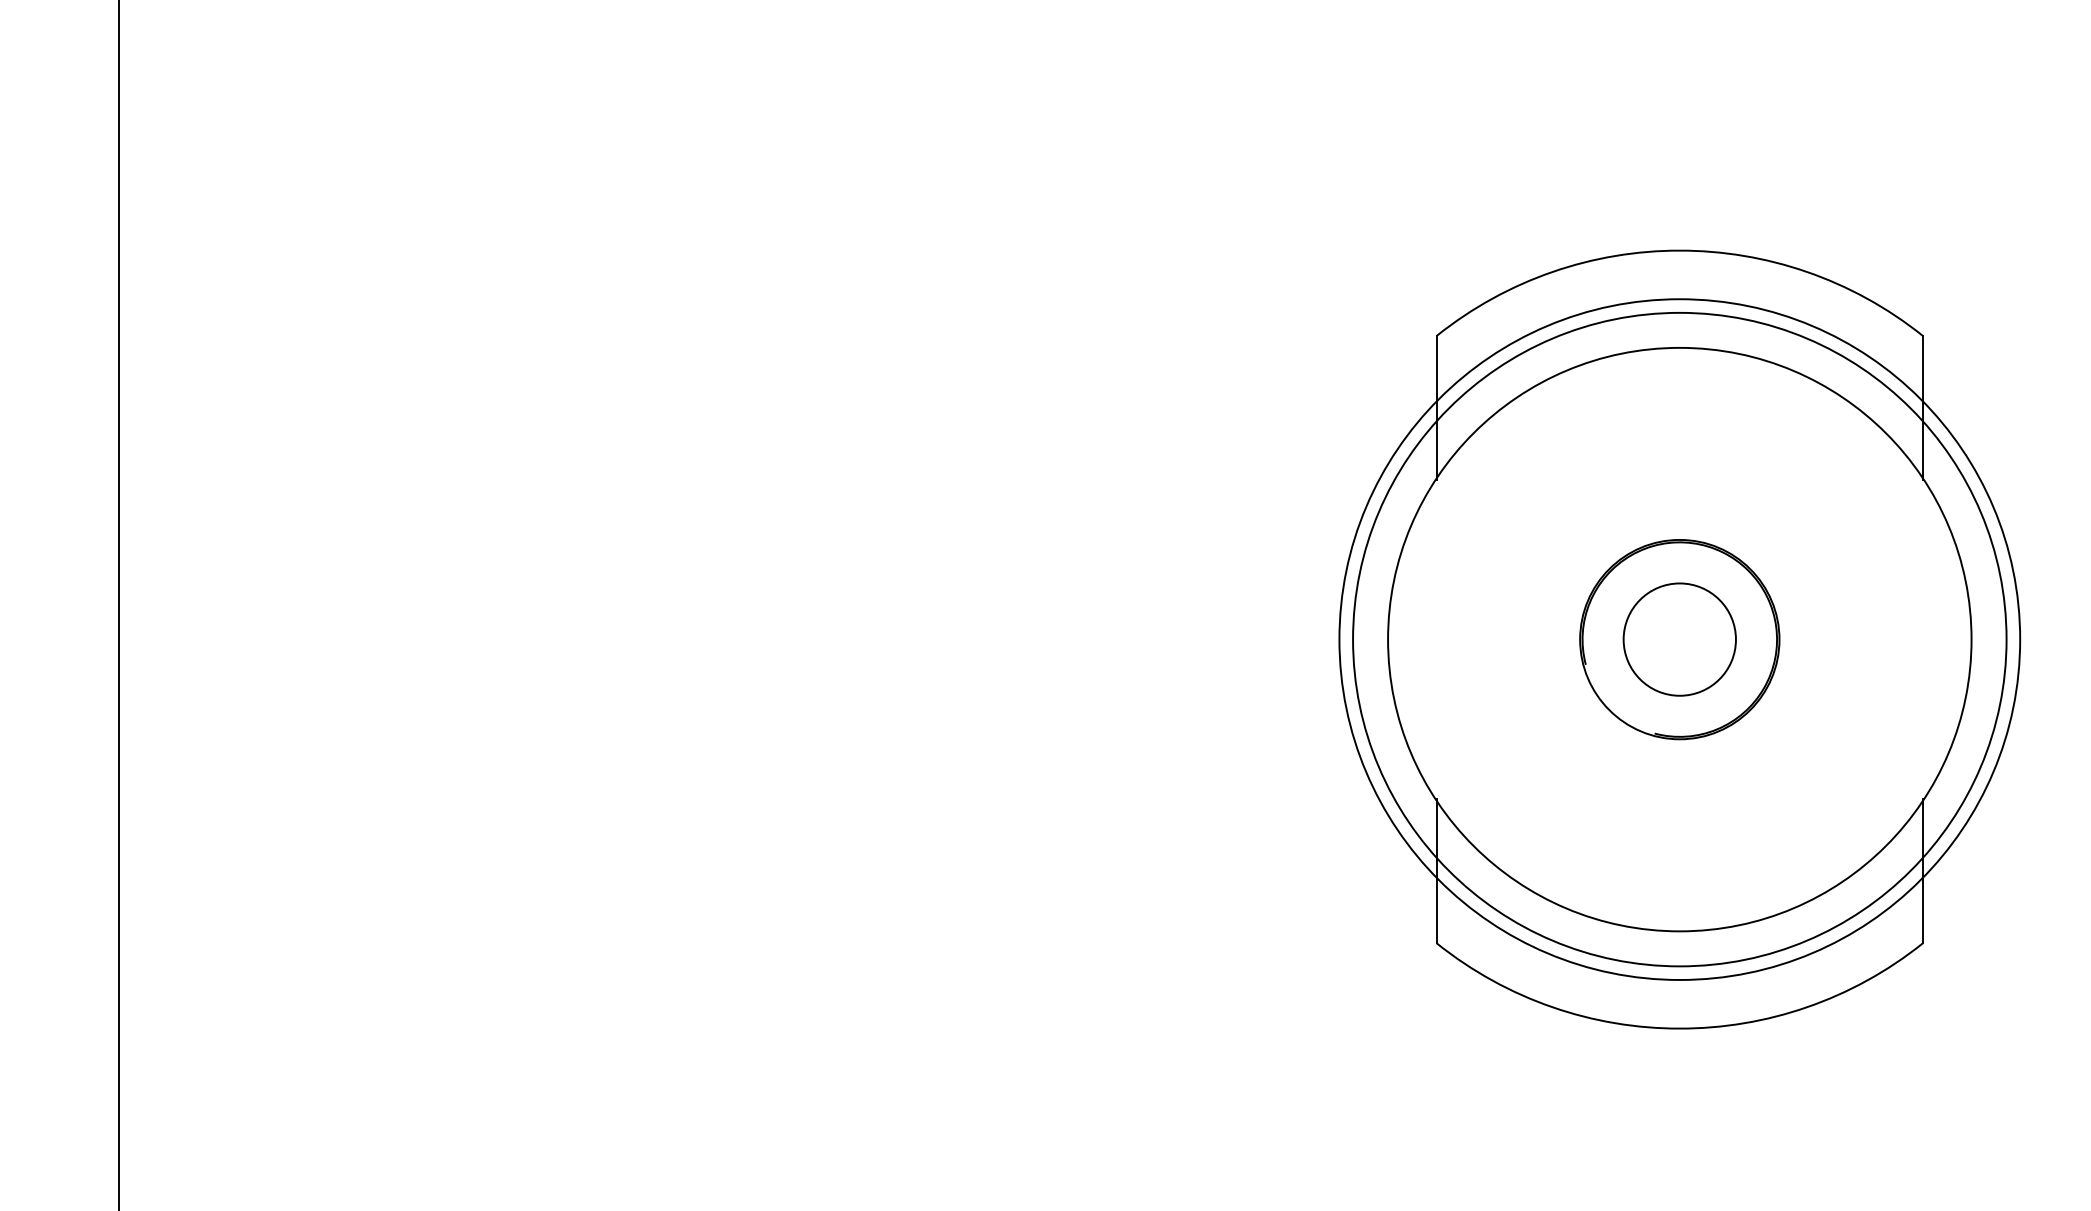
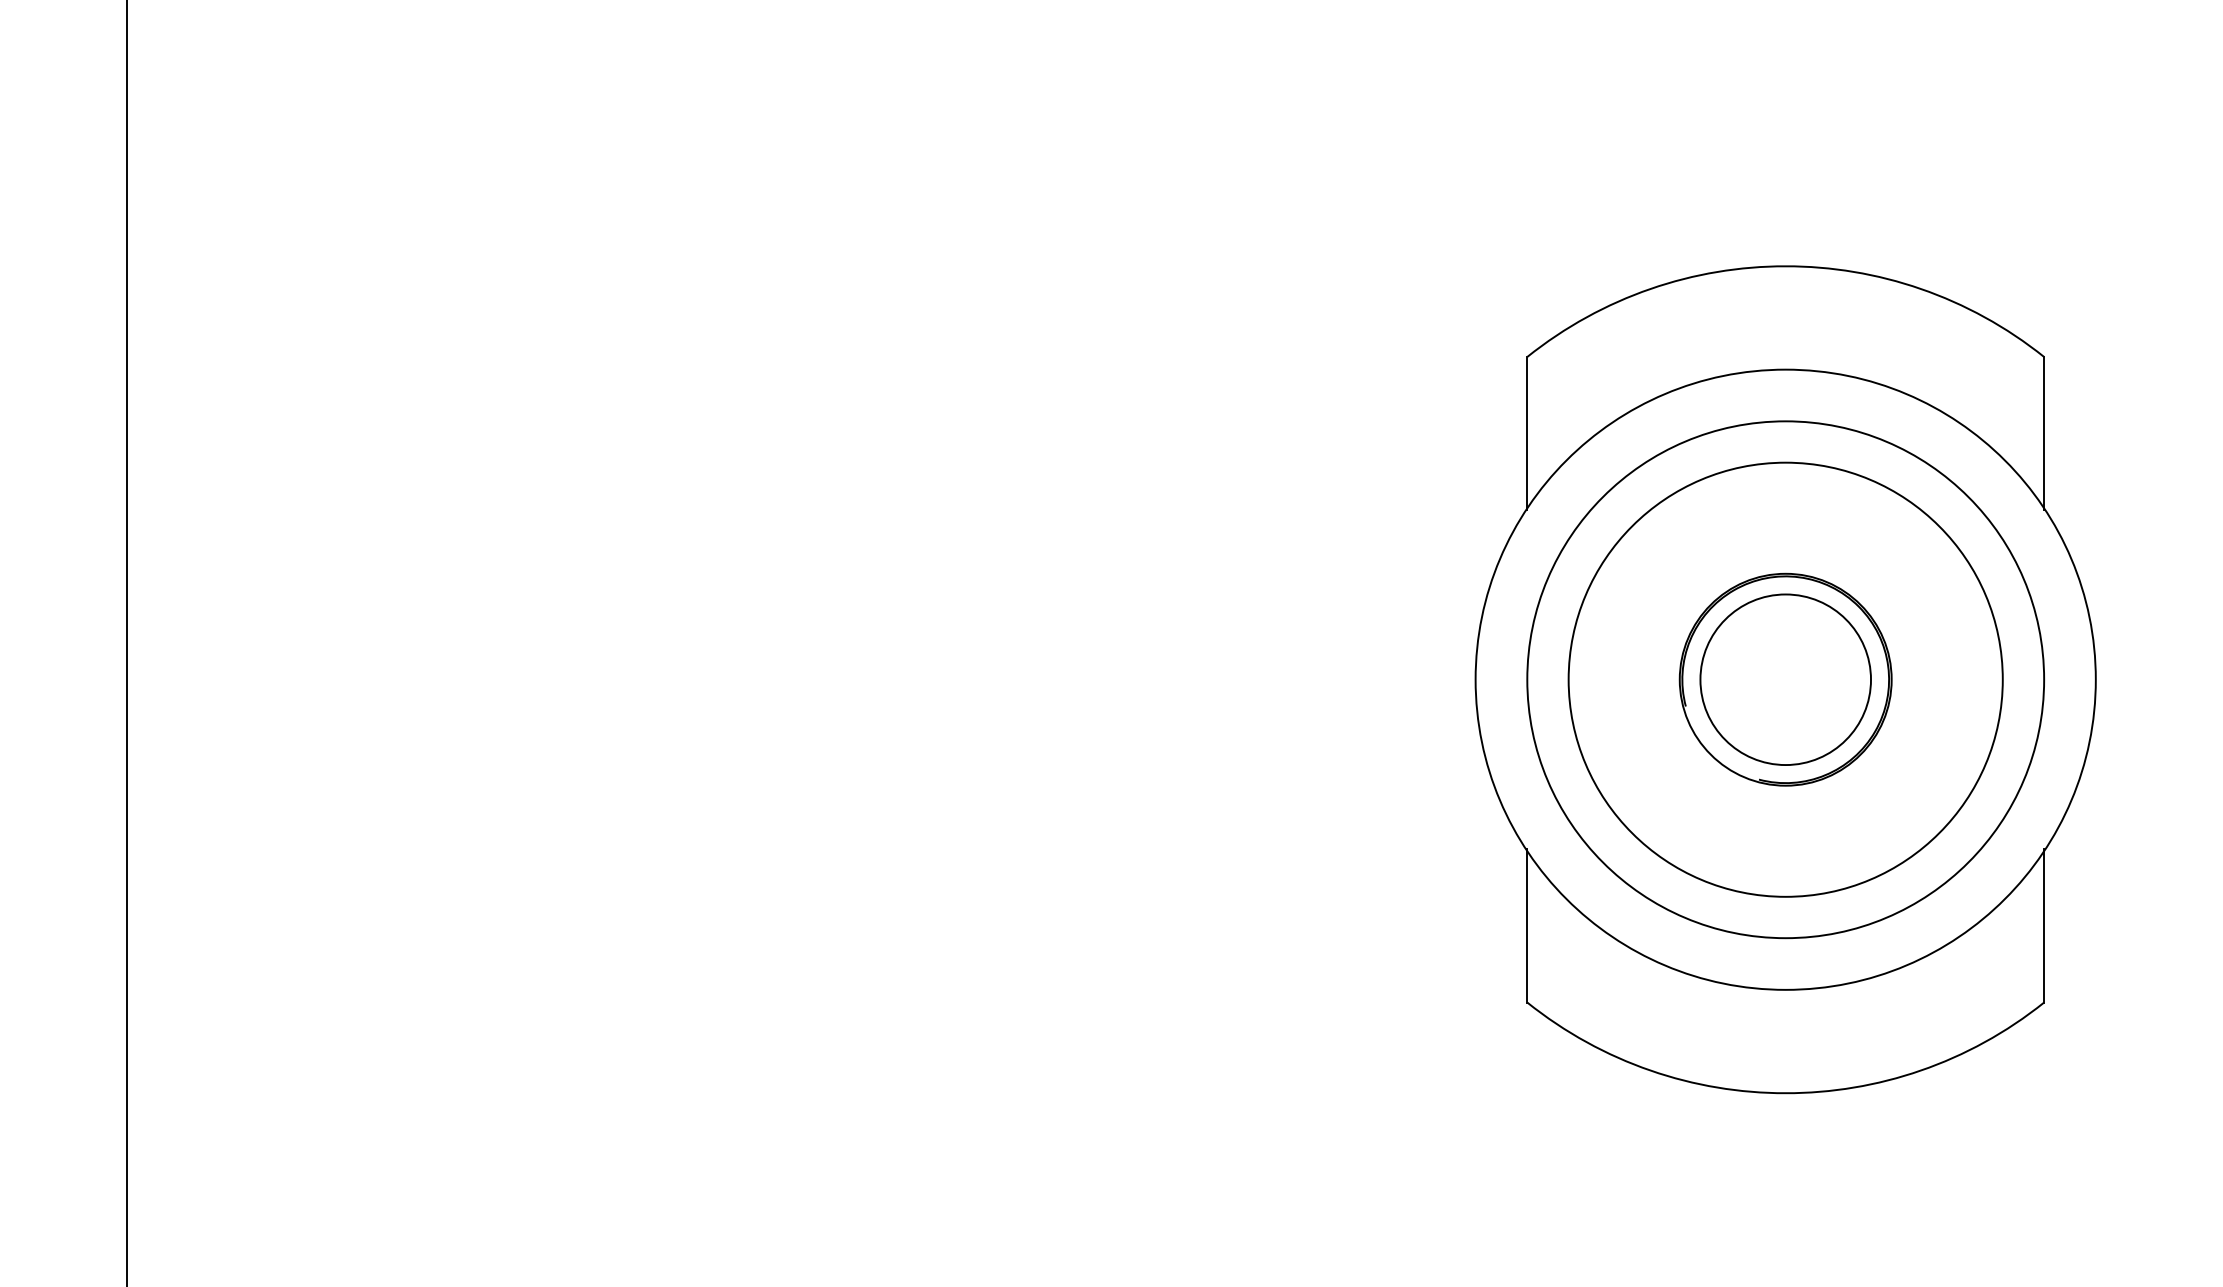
circle: (1679, 639) -> (1785, 679), size x0.62
circle: (1679, 639) -> (1785, 679), size x0.71
circle: (1679, 639) -> (1785, 679), size x1.43

